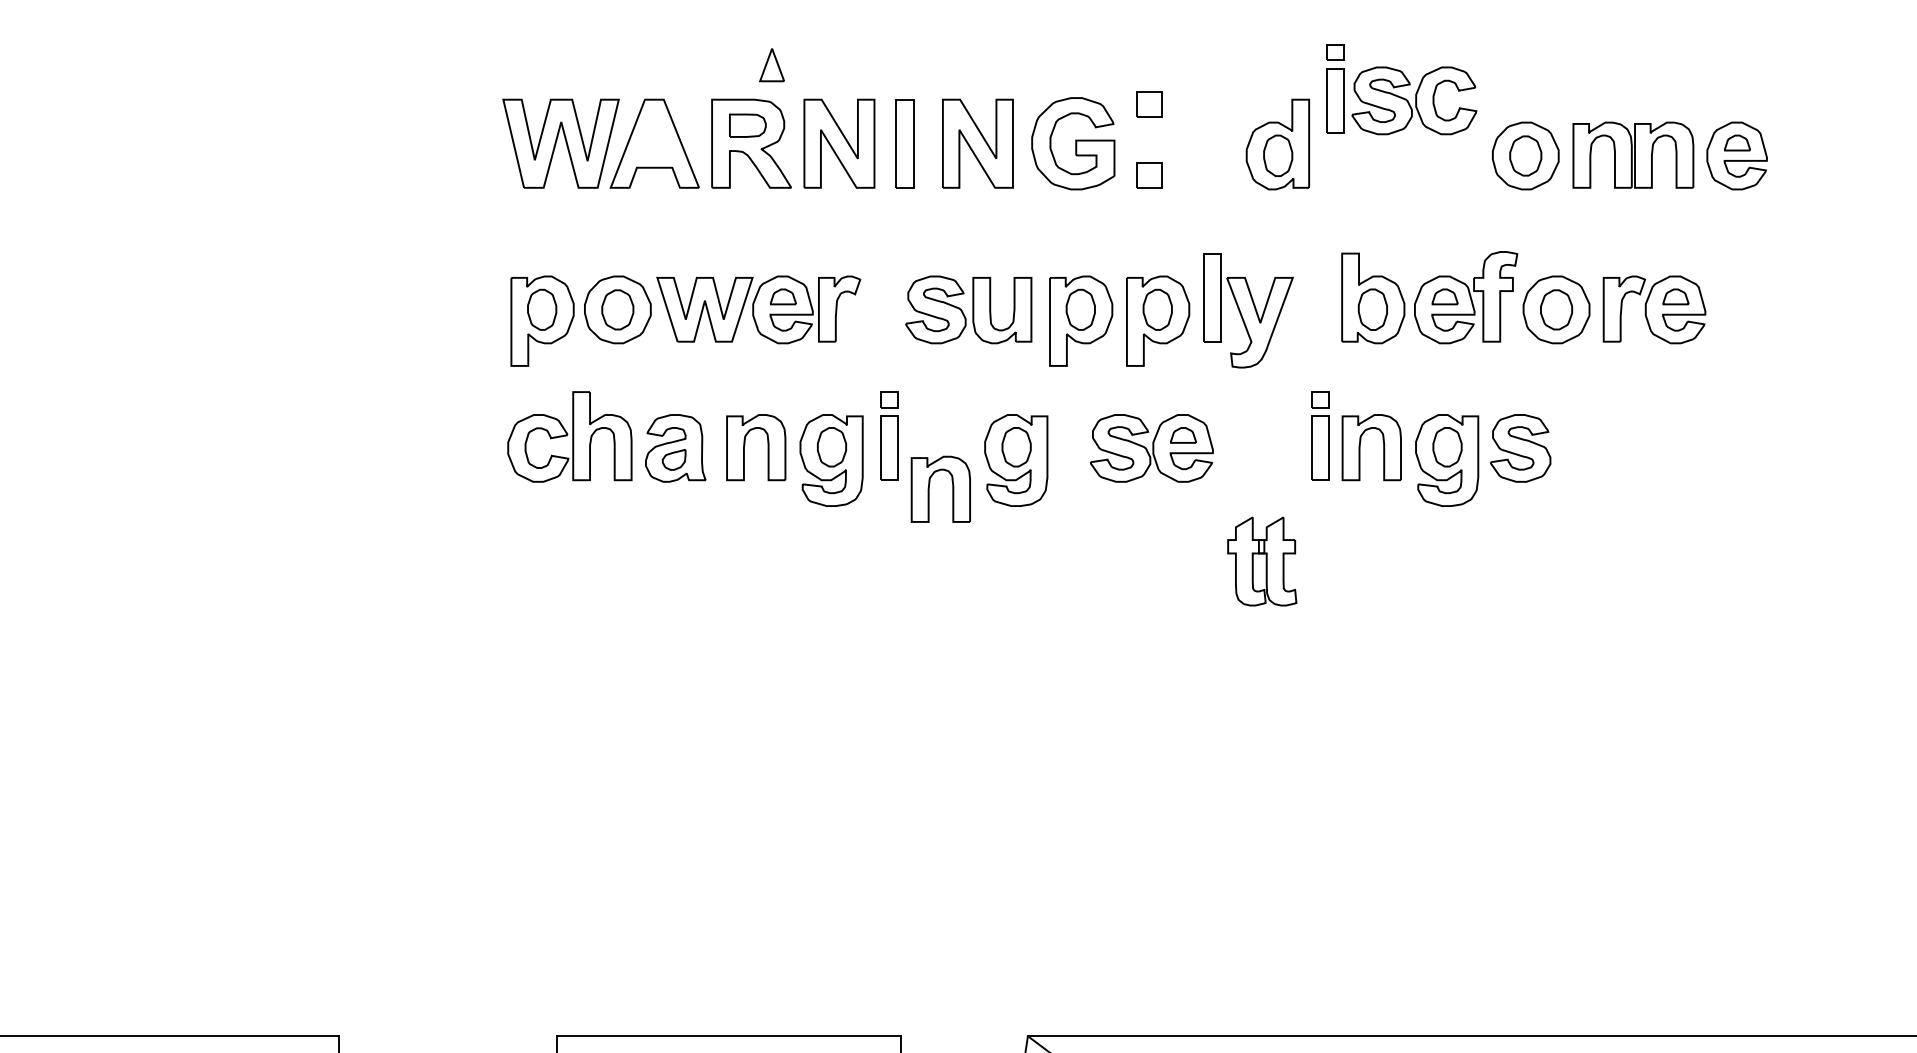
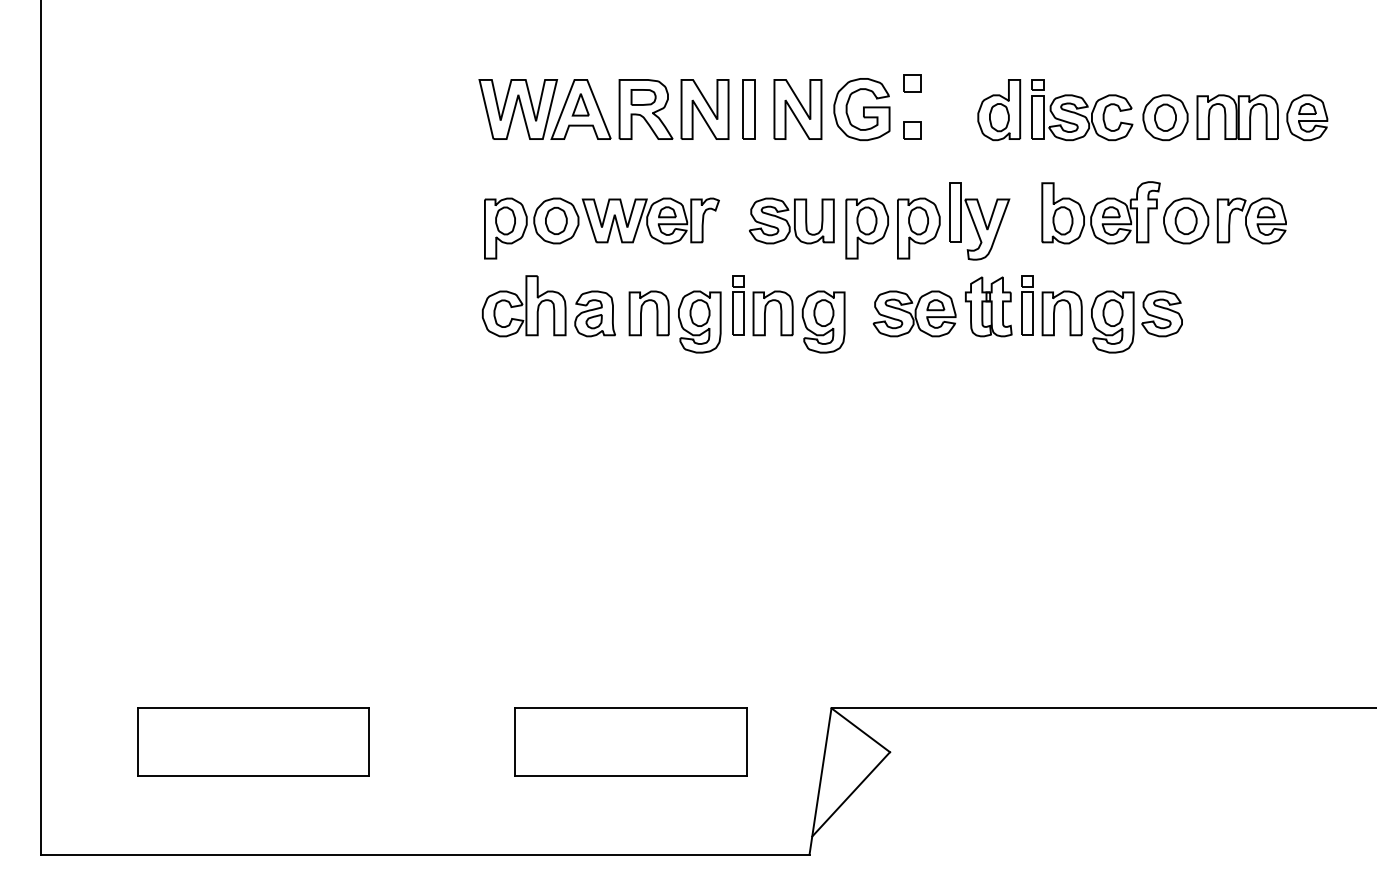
part: (771, 64) -> (580, 104), moved
part: (1402, 90) -> (1082, 110), moved
part: (931, 485) -> (766, 310), moved
part: (1261, 561) -> (988, 306), moved

